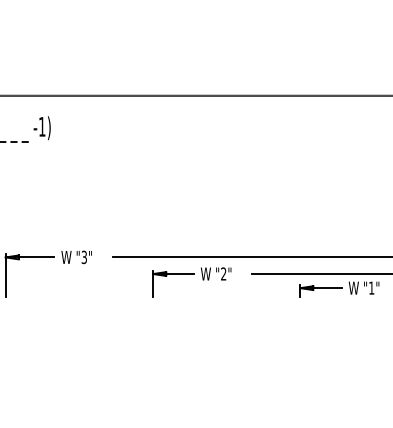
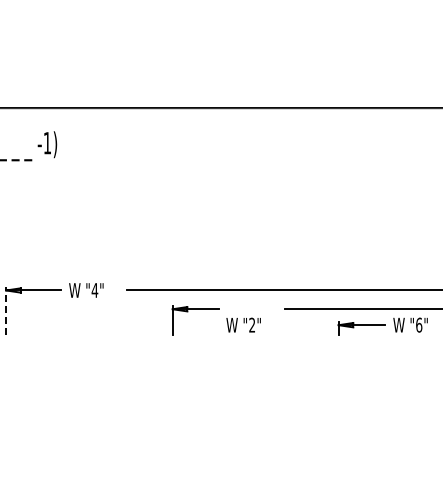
text: (83, 257) -> (94, 290), "3" -> "4"
text: (215, 273) -> (243, 324), moved
line: (5, 275) -> (6, 310), solid -> dashed
text: (371, 287) -> (419, 324), "1" -> "6"

